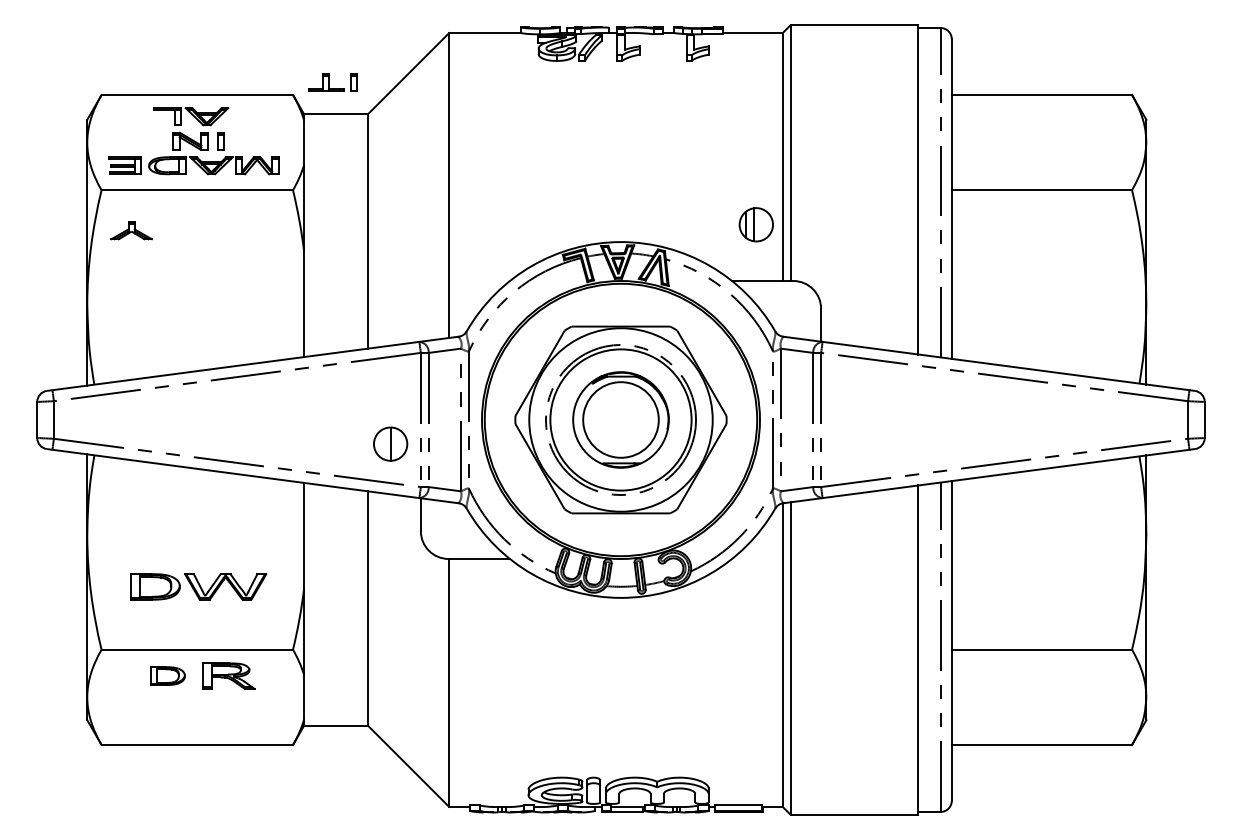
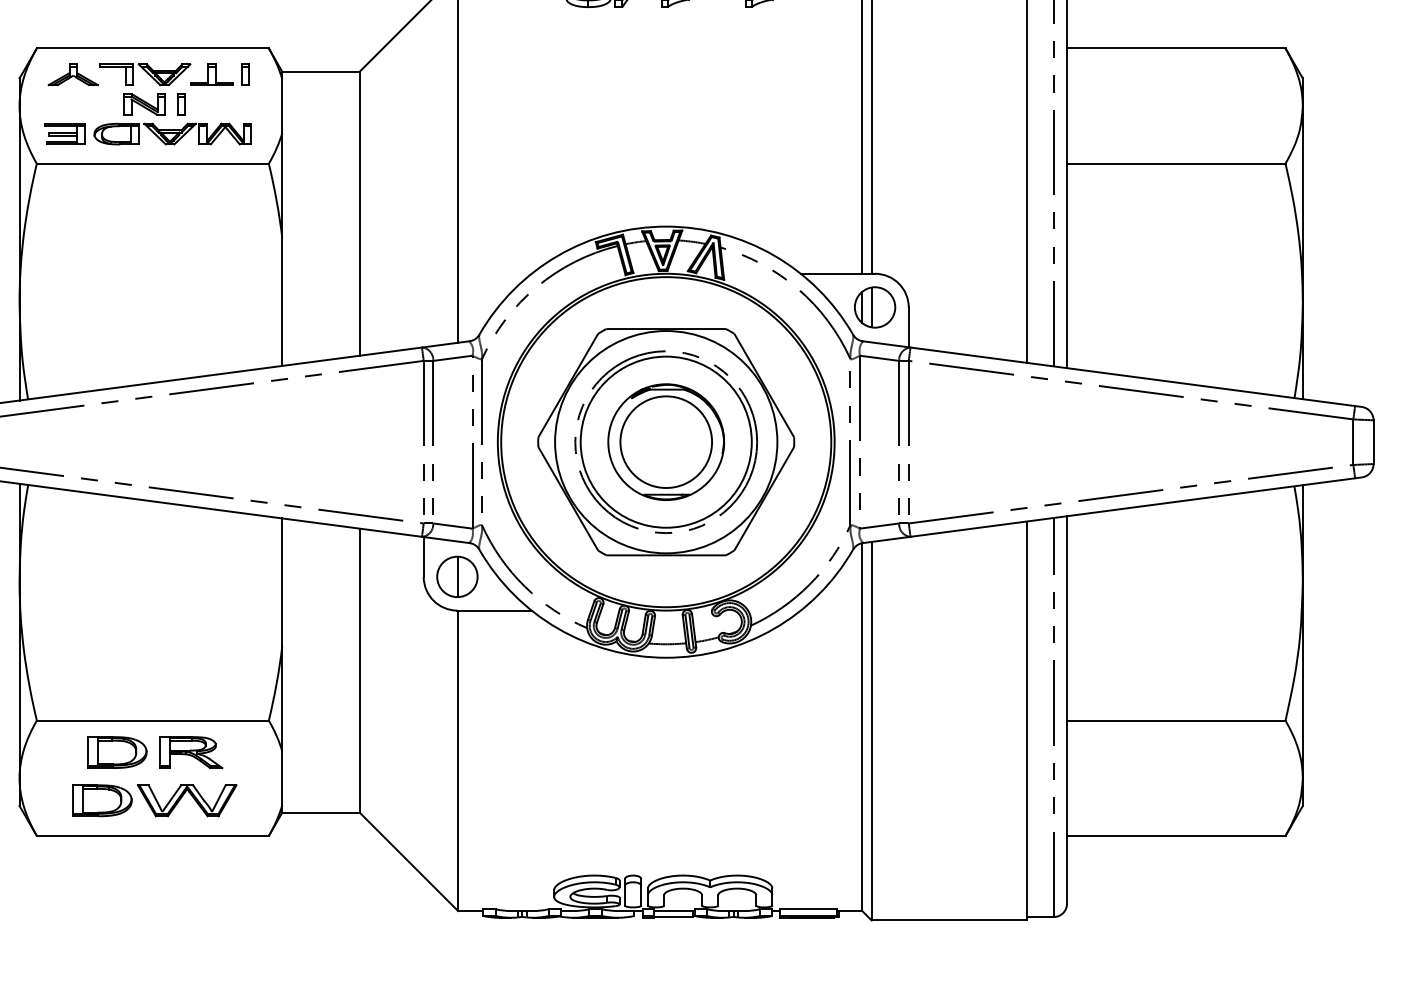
part: (332, 82) -> (219, 74), moved
part: (755, 224) -> (874, 307), moved
part: (131, 230) -> (73, 74), moved
part: (390, 443) -> (457, 576), moved
part: (198, 586) -> (154, 800), moved
part: (167, 675) -> (116, 751), size x1.43

